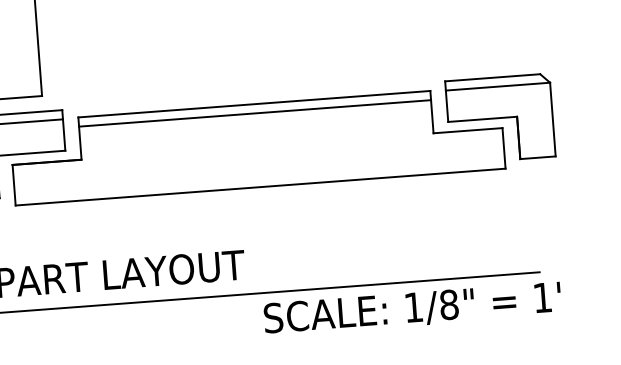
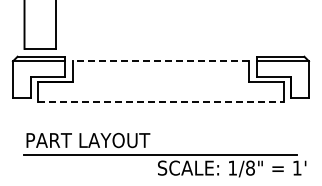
line: (253, 103) -> (160, 60), solid -> dashed
line: (254, 113) -> (160, 65), removed
line: (259, 187) -> (160, 102), solid -> dashed

